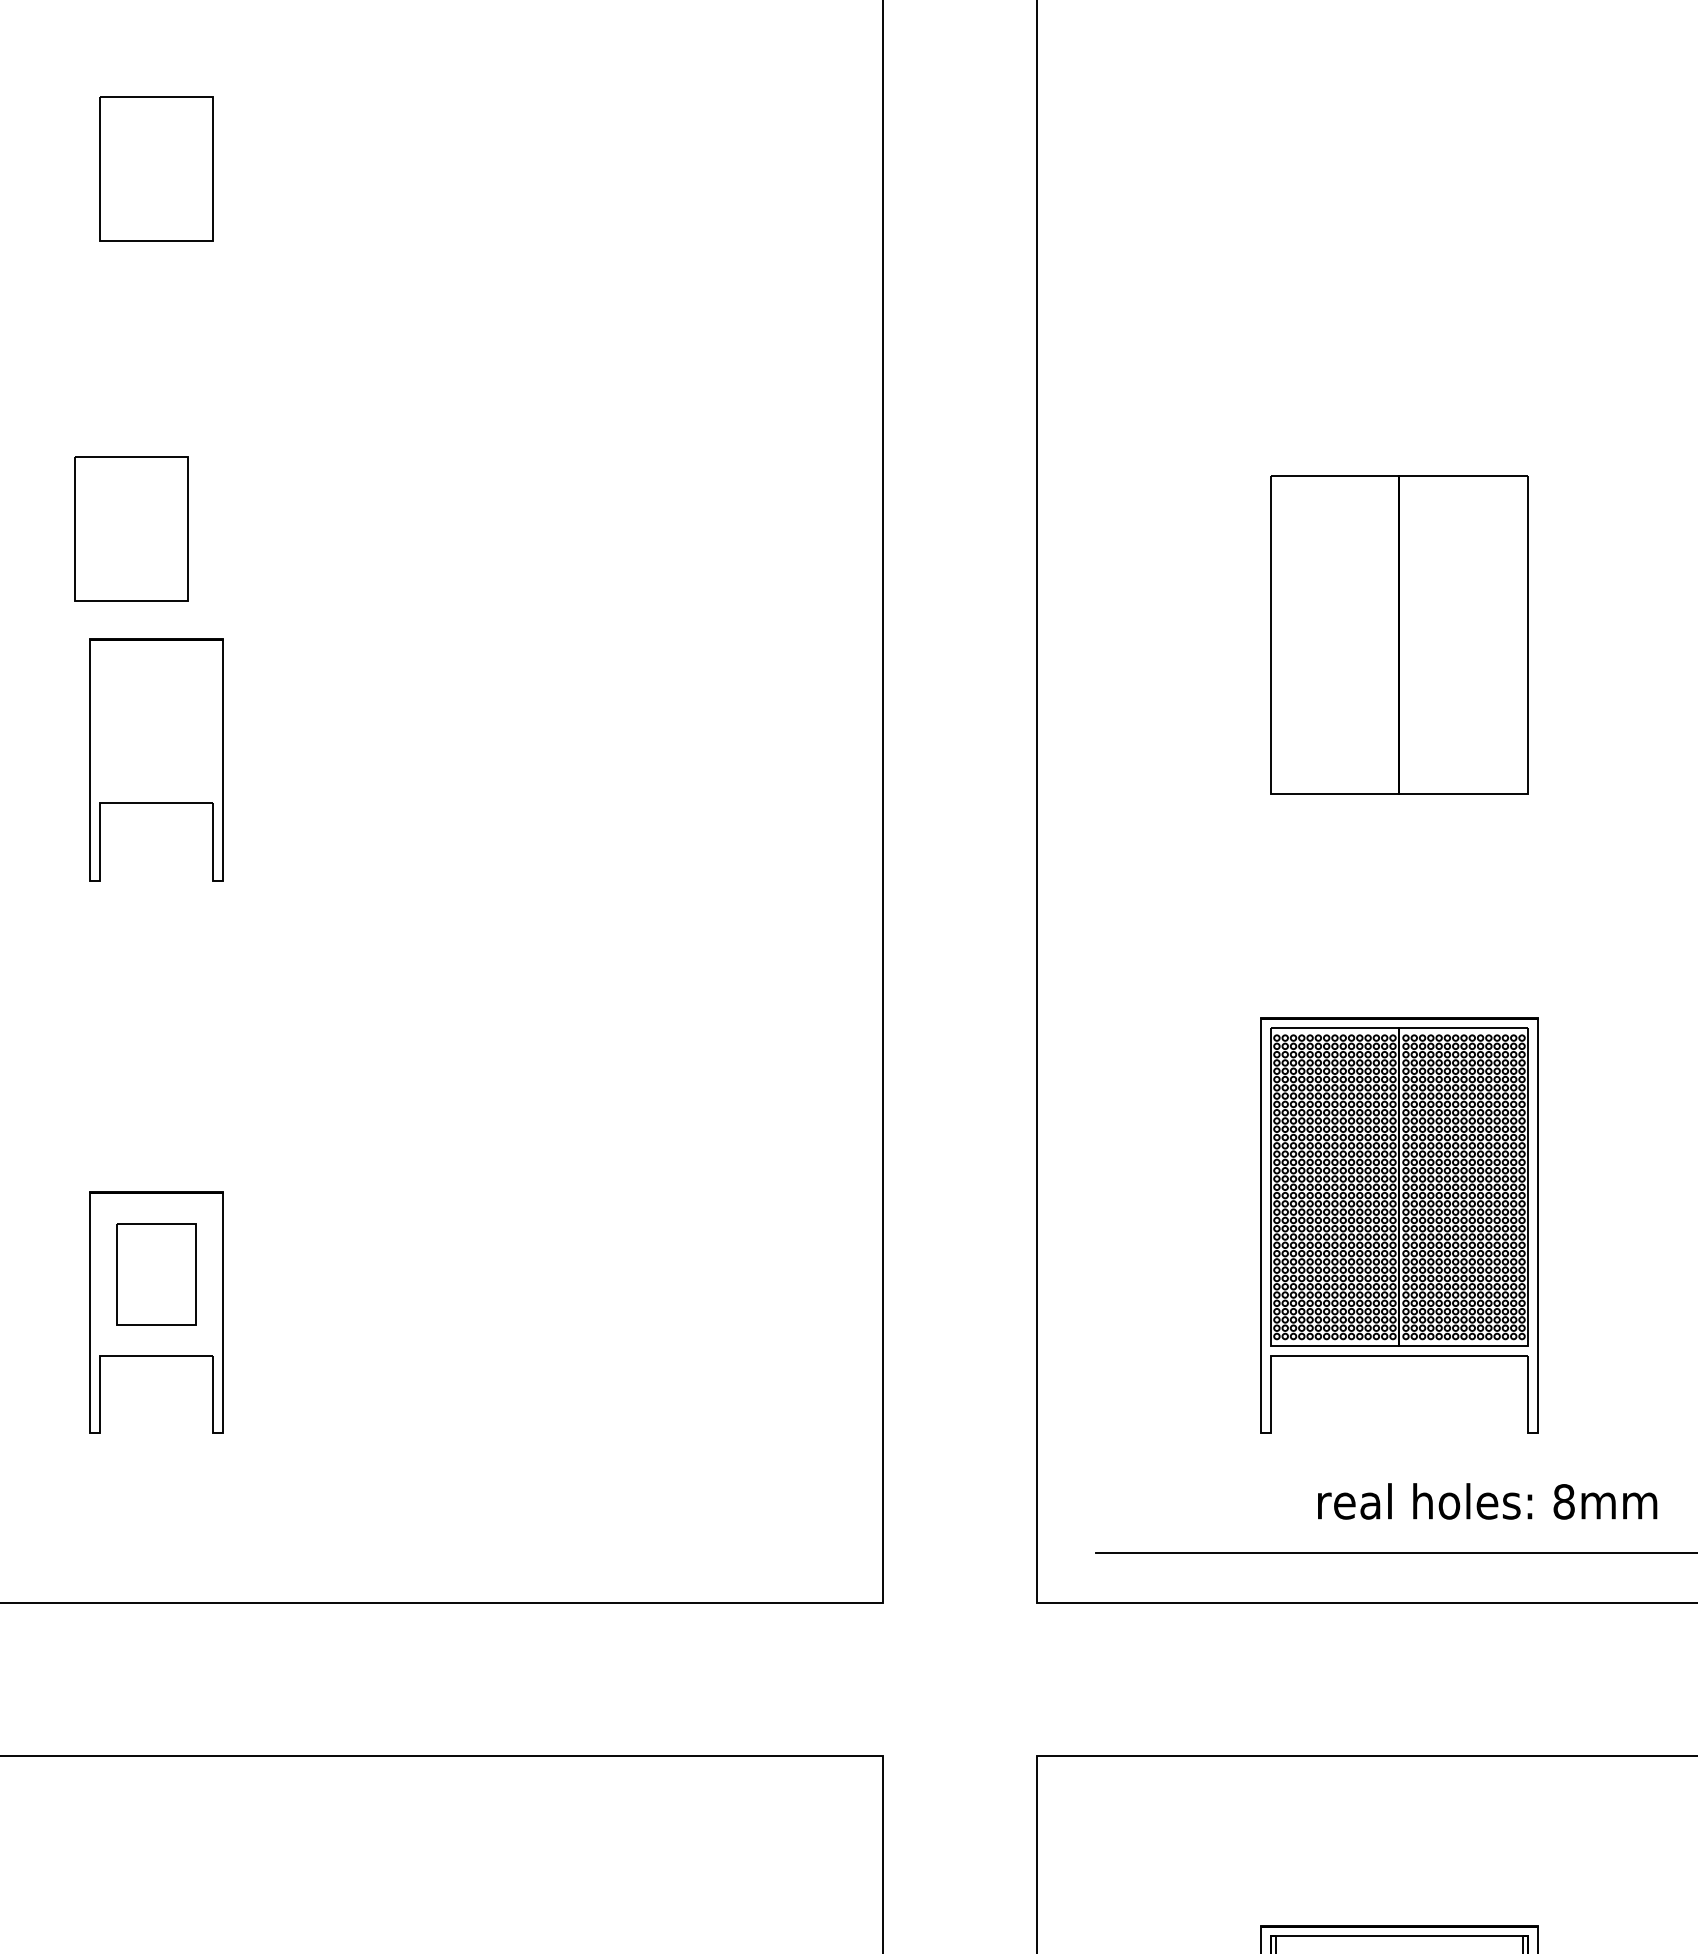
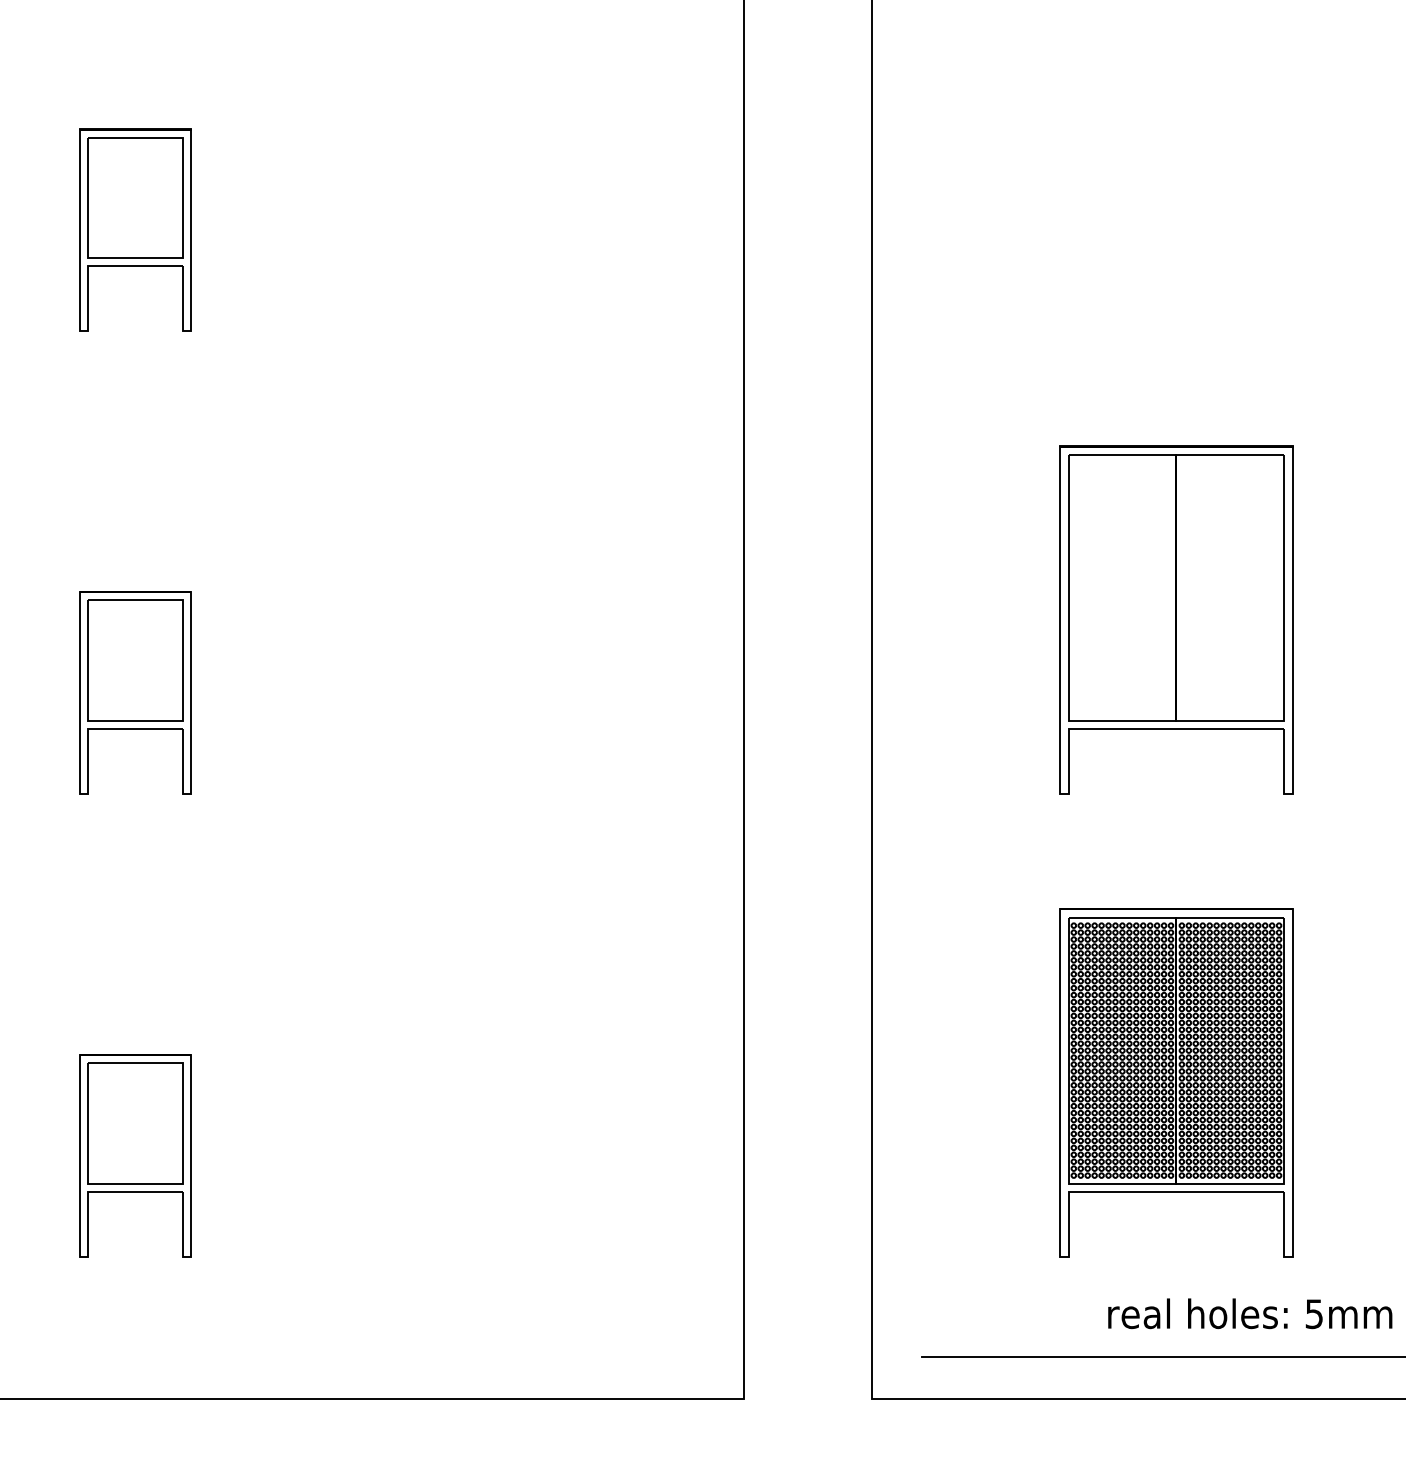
part: (156, 207) -> (135, 229), added
part: (131, 528) -> (135, 660), moved
part: (1399, 672) -> (1176, 619), added
part: (156, 1273) -> (135, 1122), size x1.43
text: (1563, 1501) -> (1313, 1313), 8mm -> 5mm

